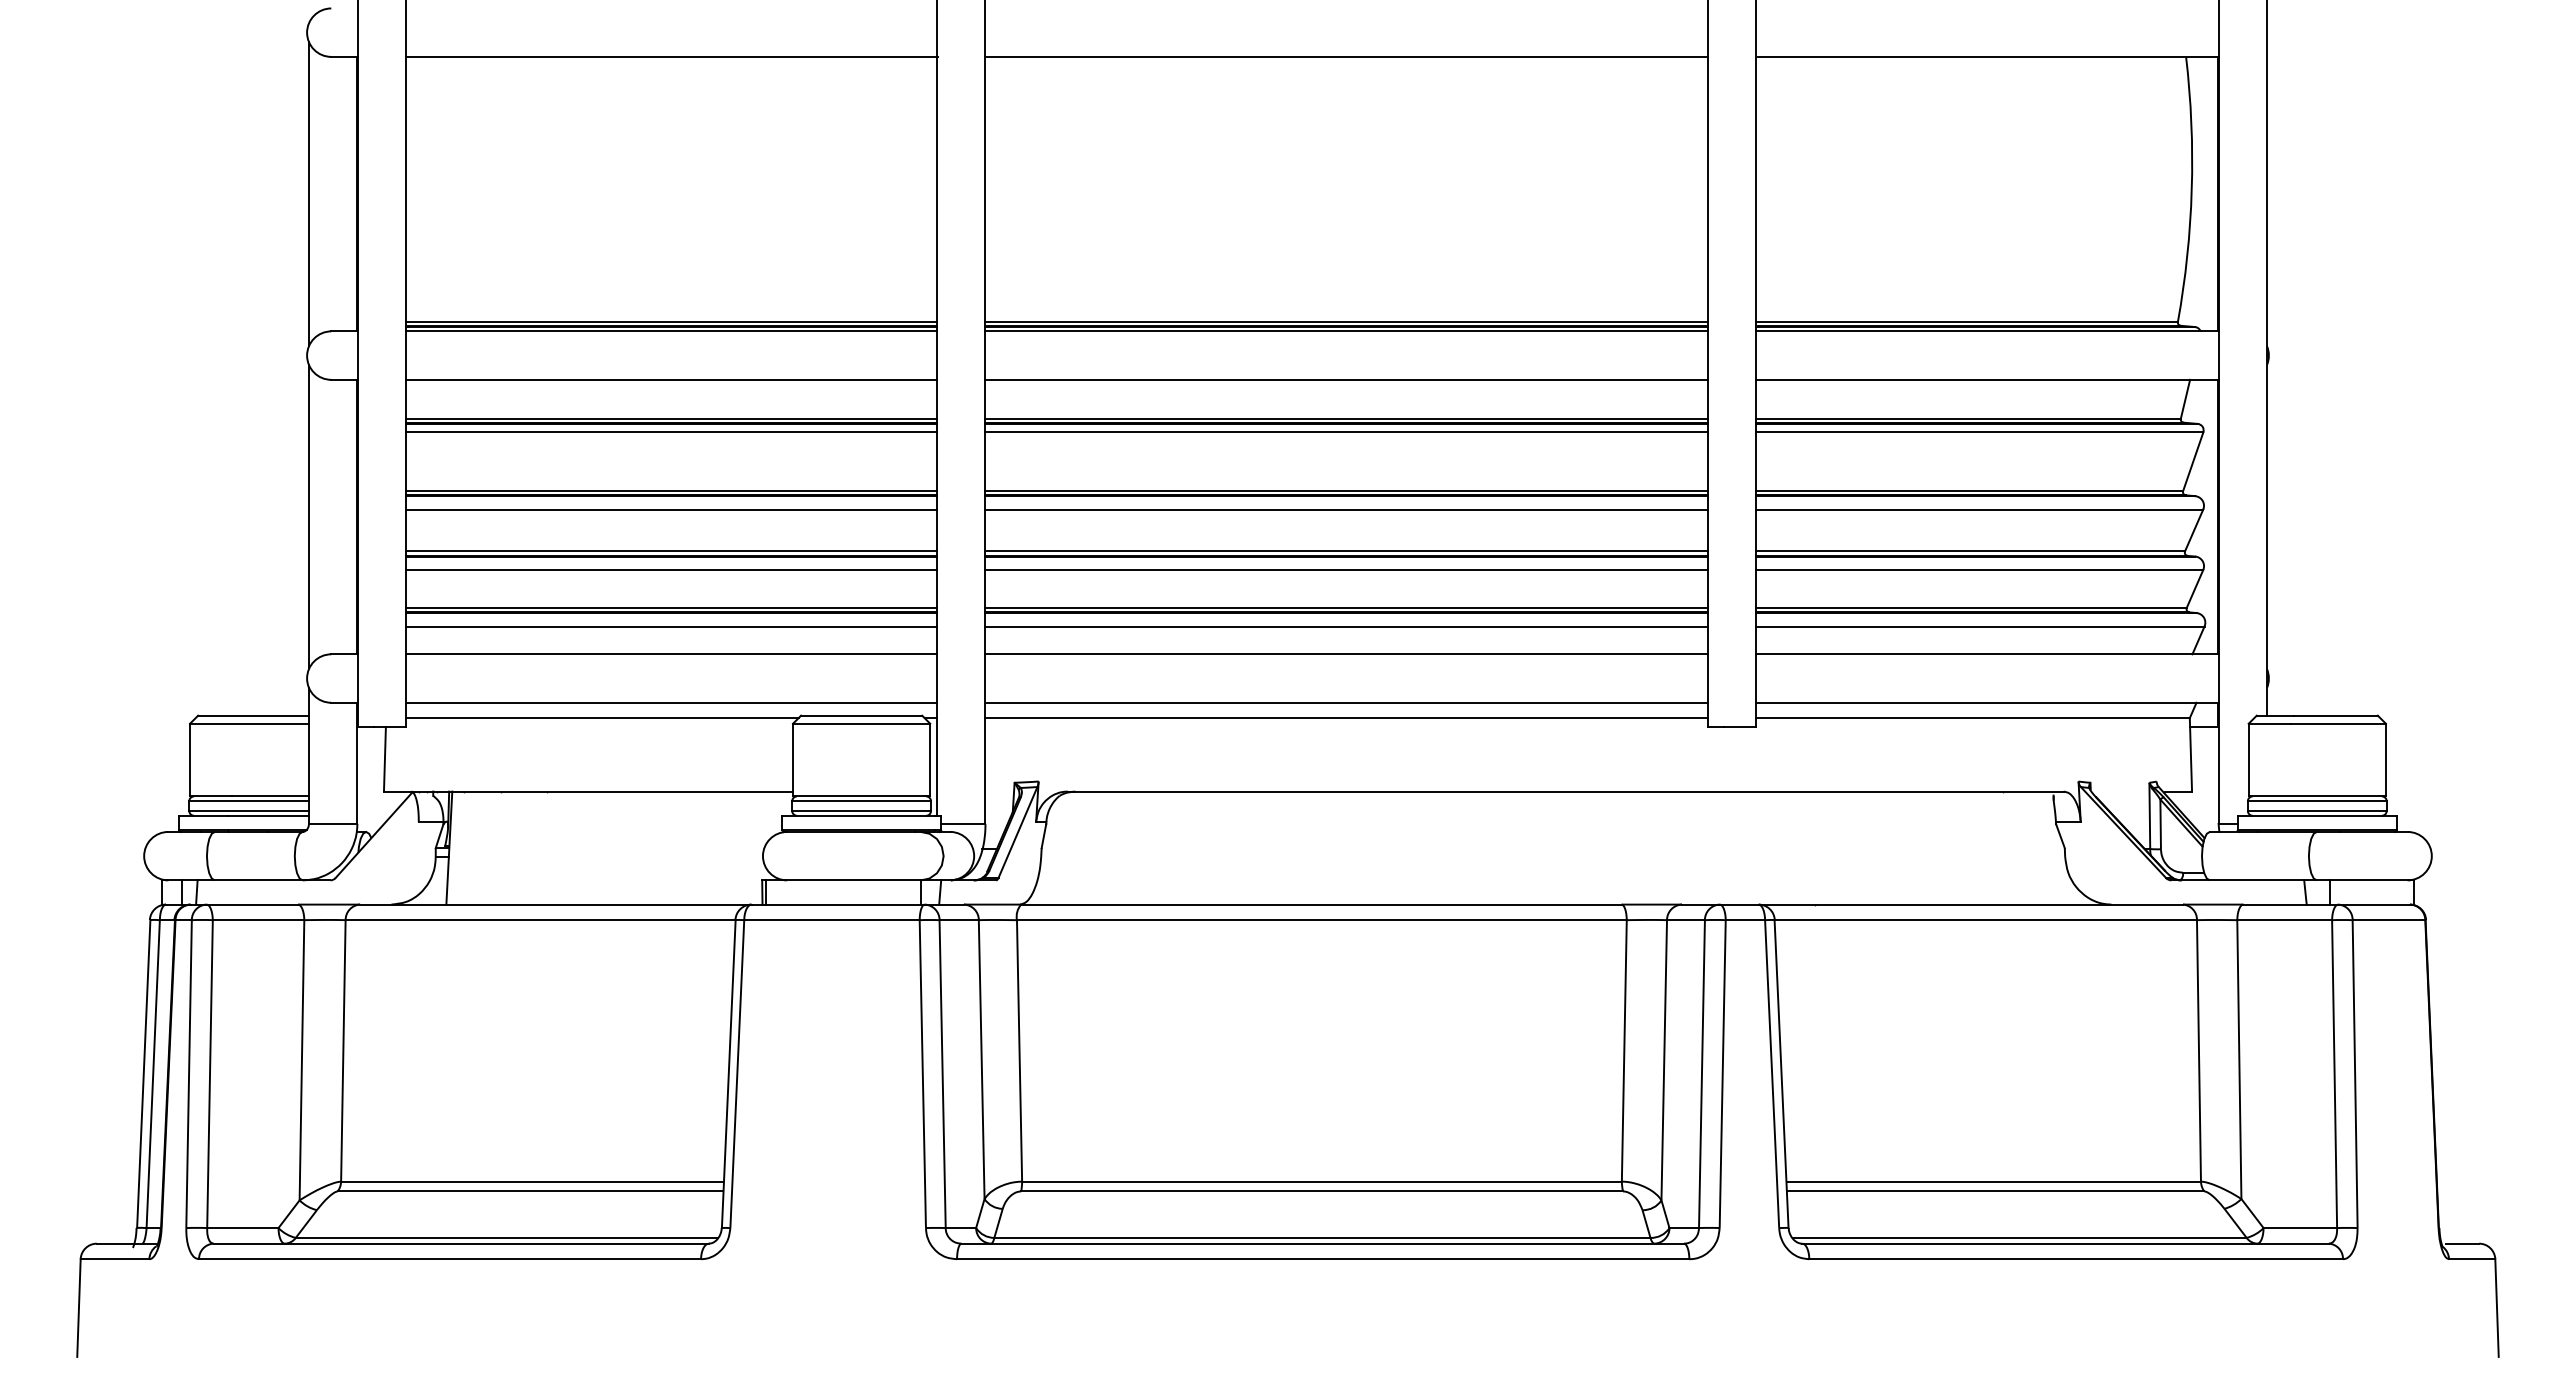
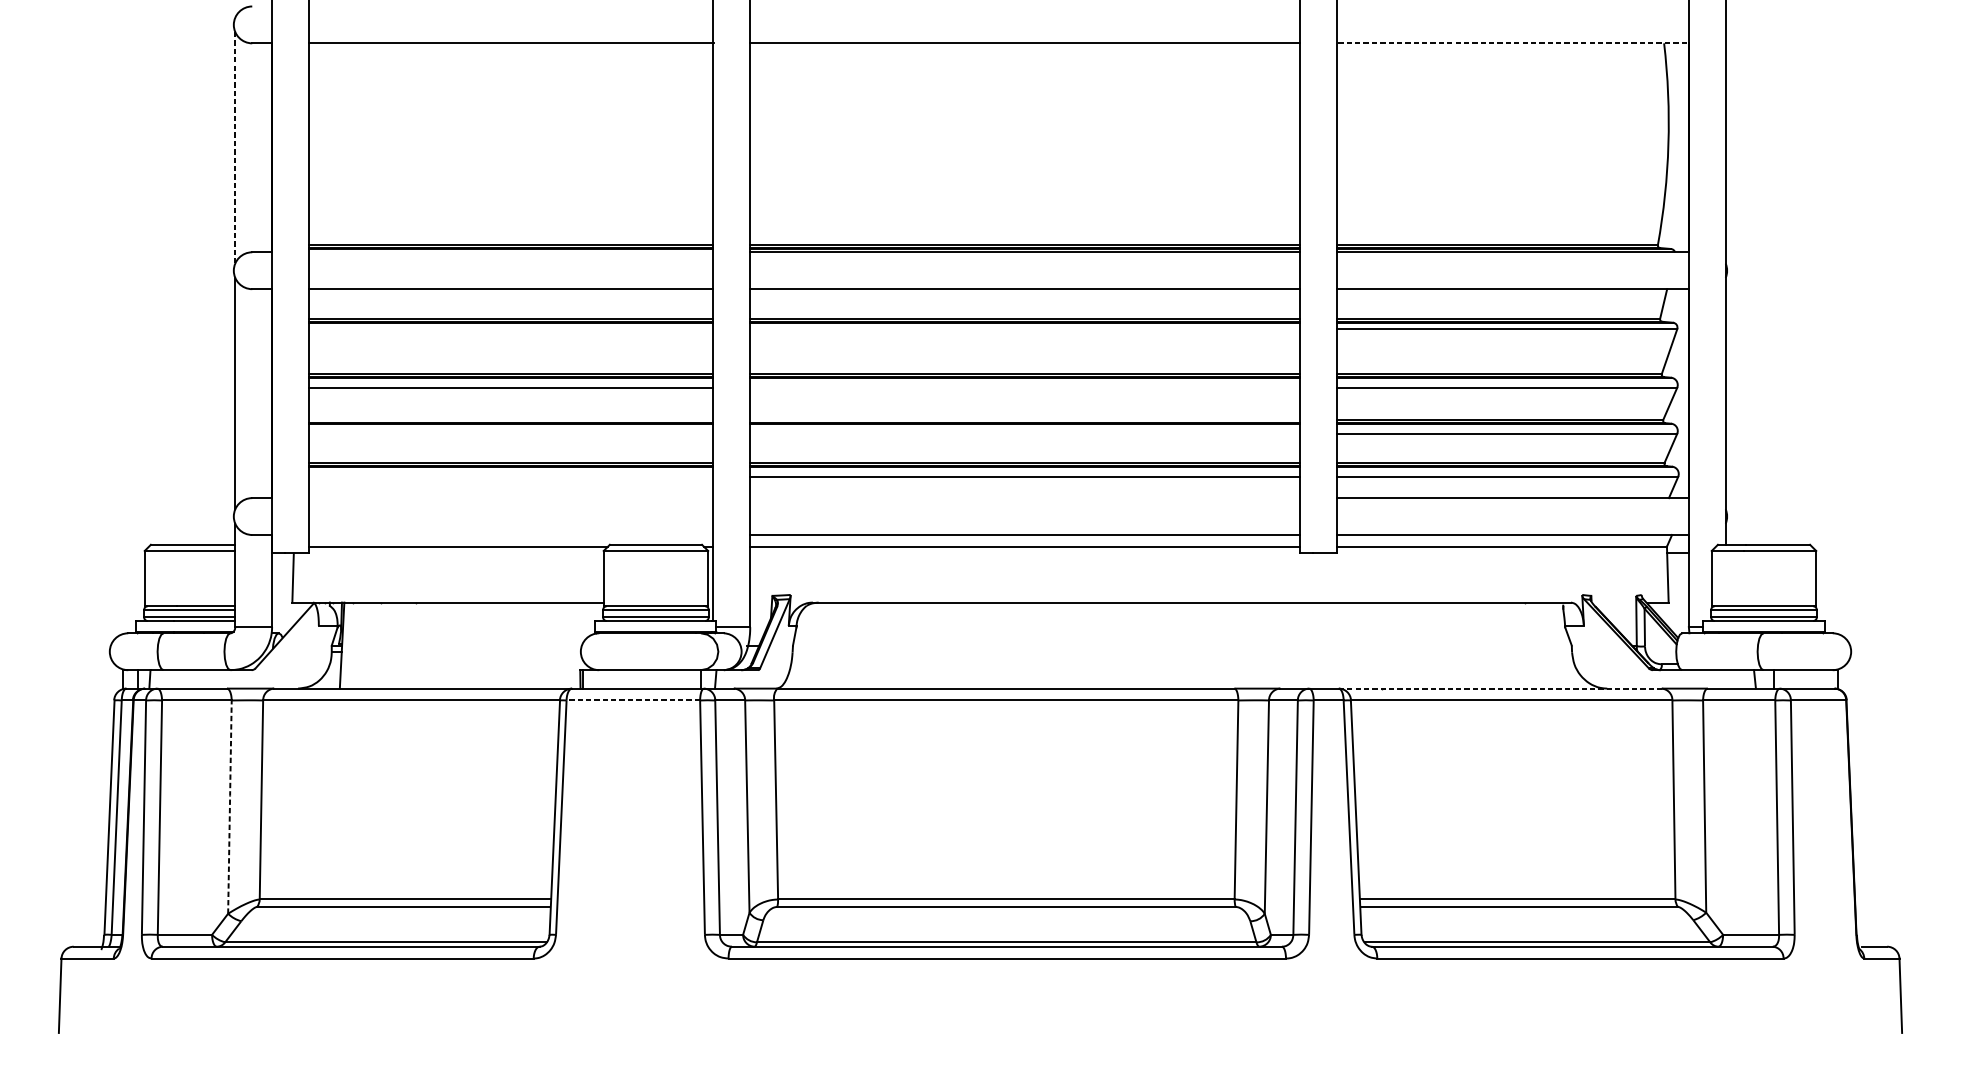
line: (1988, 56) -> (1513, 43), solid -> dashed
line: (308, 194) -> (234, 148), solid -> dashed
line: (671, 331) -> (511, 252), removed
line: (671, 432) -> (511, 329), removed
line: (1346, 432) -> (1025, 329), removed
line: (1346, 509) -> (1025, 387), removed
line: (671, 551) -> (511, 419), removed
line: (1346, 551) -> (1025, 419), removed
line: (671, 570) -> (511, 434), removed
line: (1346, 570) -> (1025, 434), removed
line: (671, 626) -> (511, 476), removed
line: (671, 654) -> (511, 498), removed
line: (1346, 654) -> (1025, 498), removed
line: (671, 702) -> (511, 534), removed
line: (1971, 904) -> (1500, 688), solid -> dashed
line: (831, 920) -> (633, 700), solid -> dashed
line: (301, 1059) -> (229, 806), solid -> dashed

